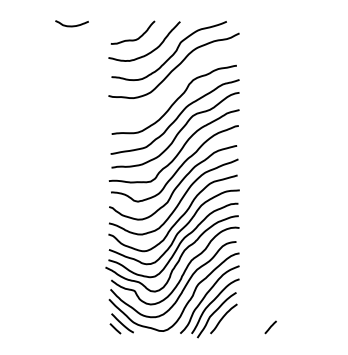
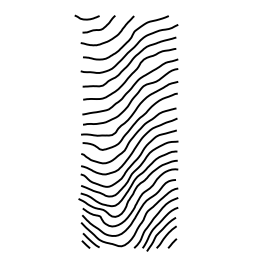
curve: (71, 25) -> (86, 18), moved
curve: (174, 83) -> (129, 62), added
line: (270, 327) -> (172, 243), moved

